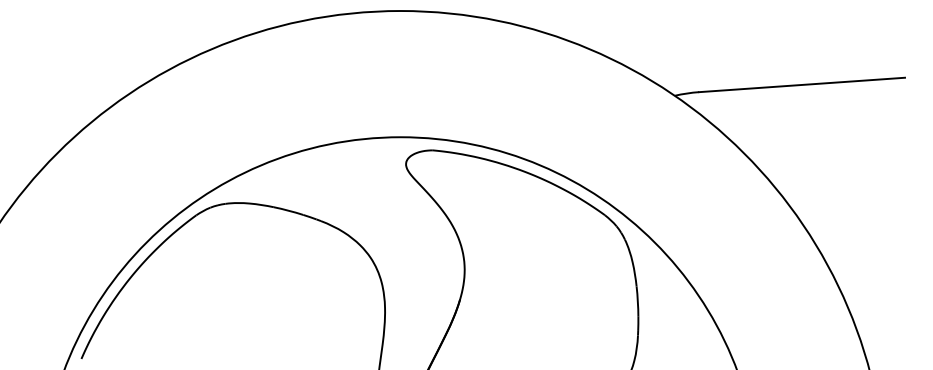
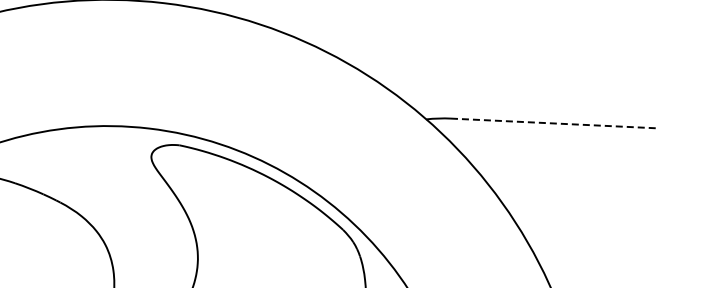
line: (802, 84) -> (554, 123), solid -> dashed

